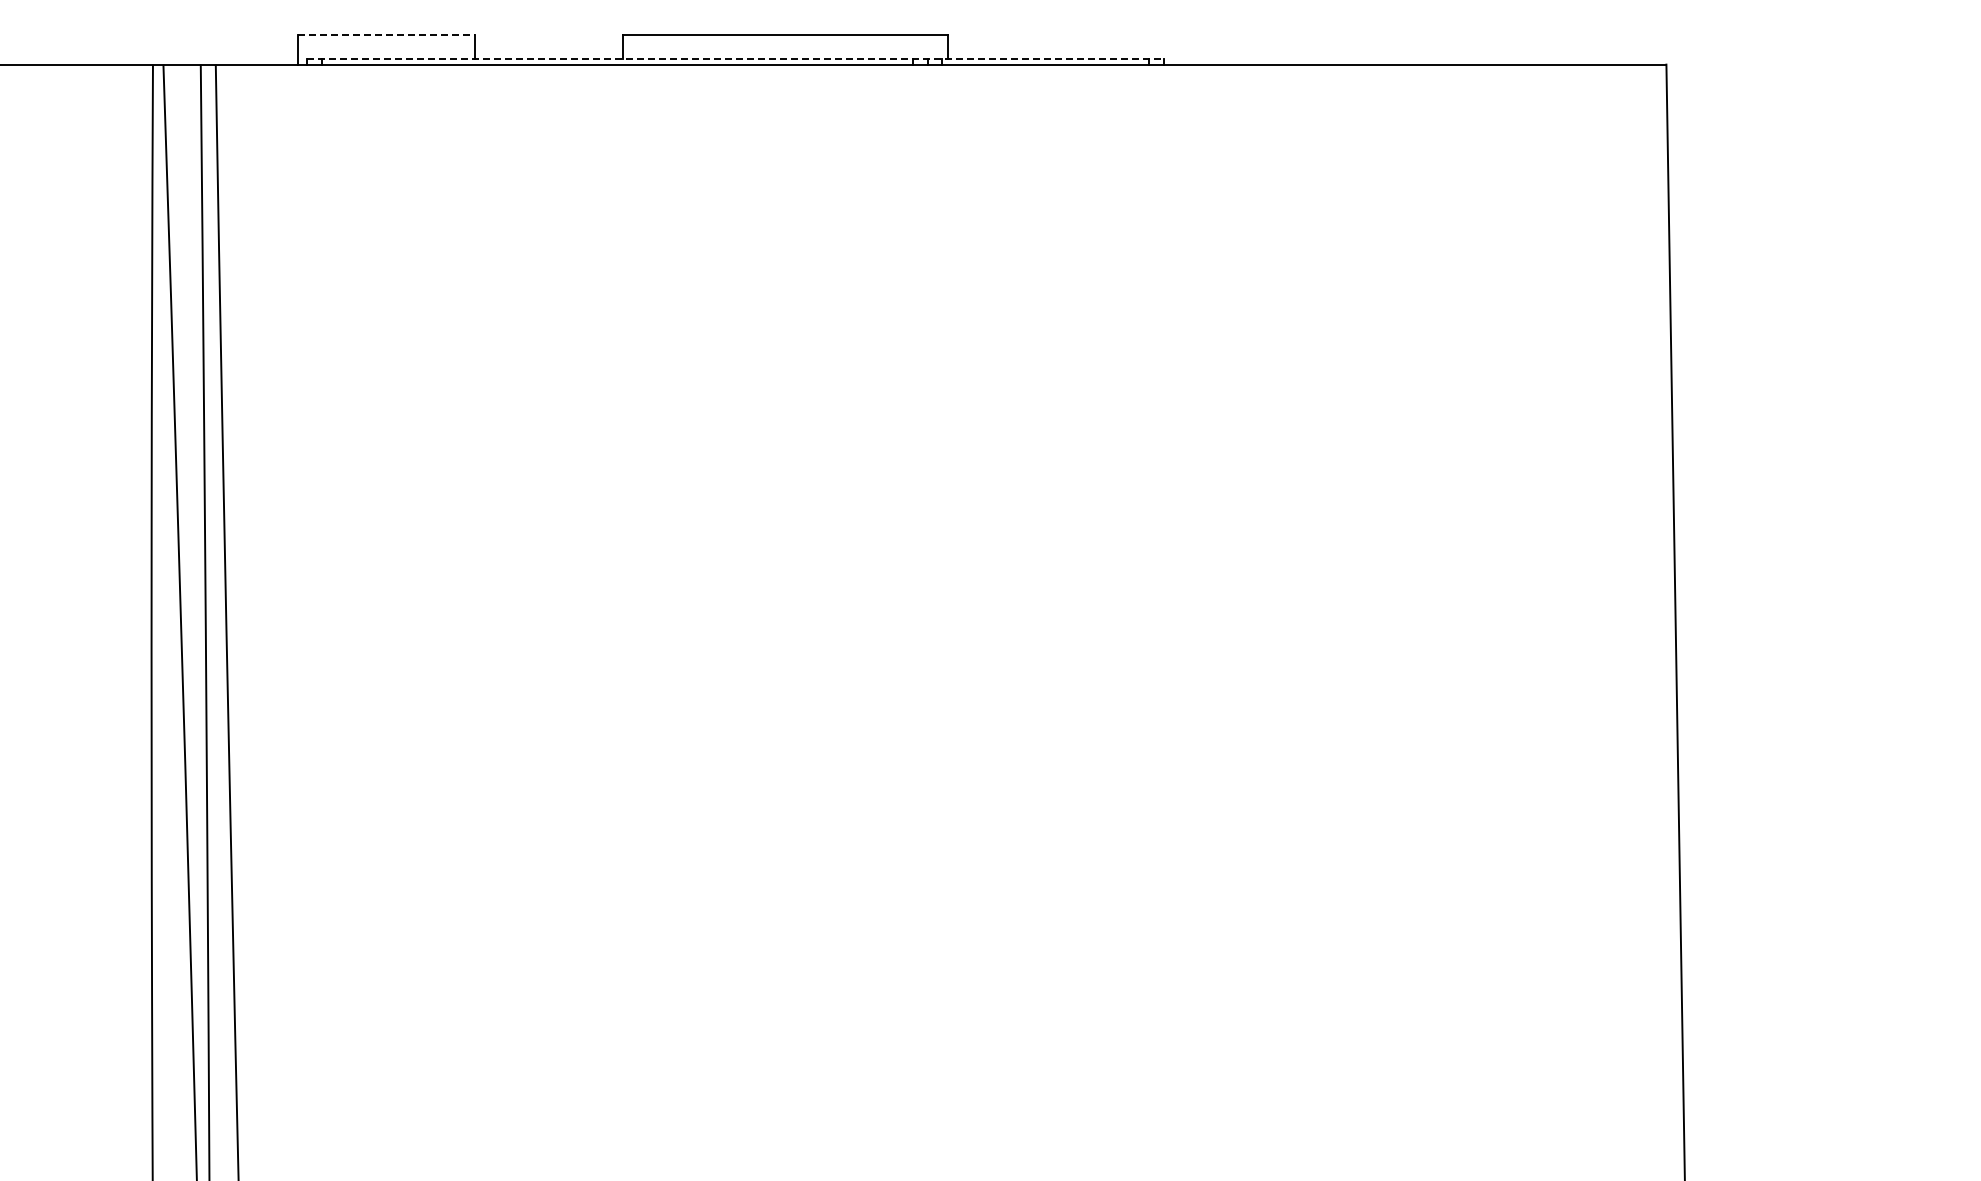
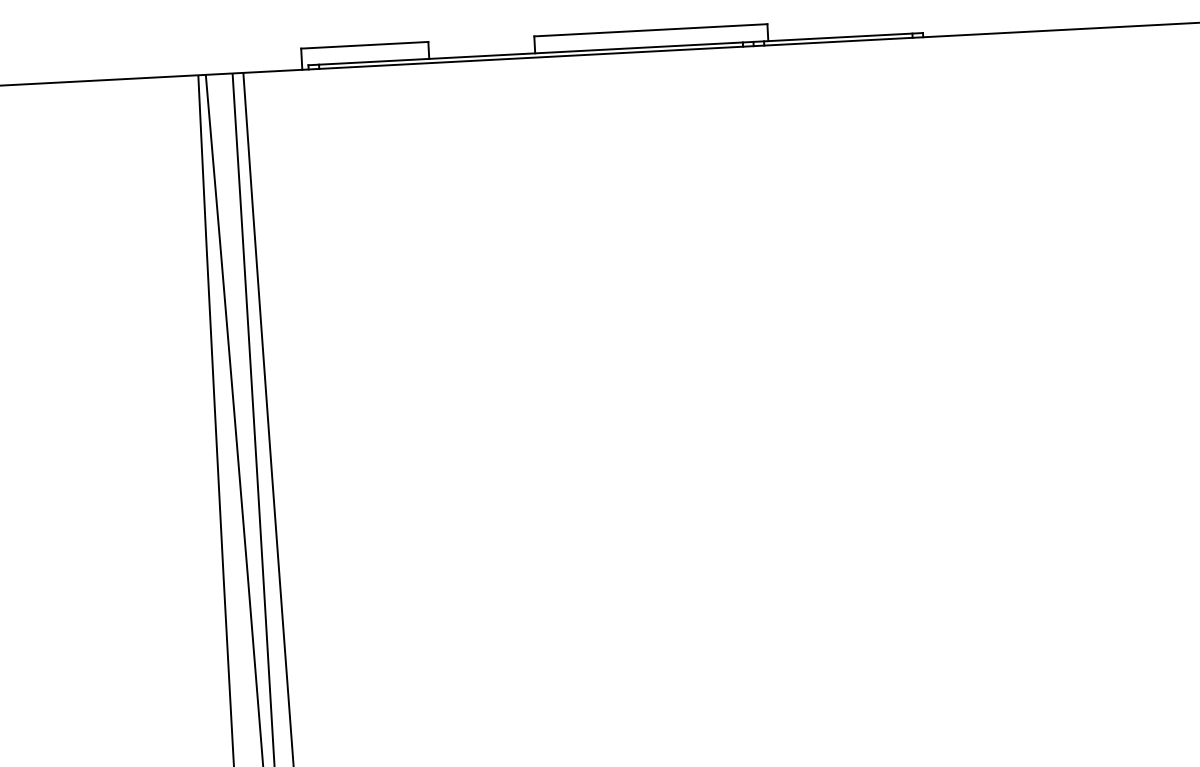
line: (386, 35) -> (364, 45), dashed -> solid
line: (735, 58) -> (615, 48), dashed -> solid

